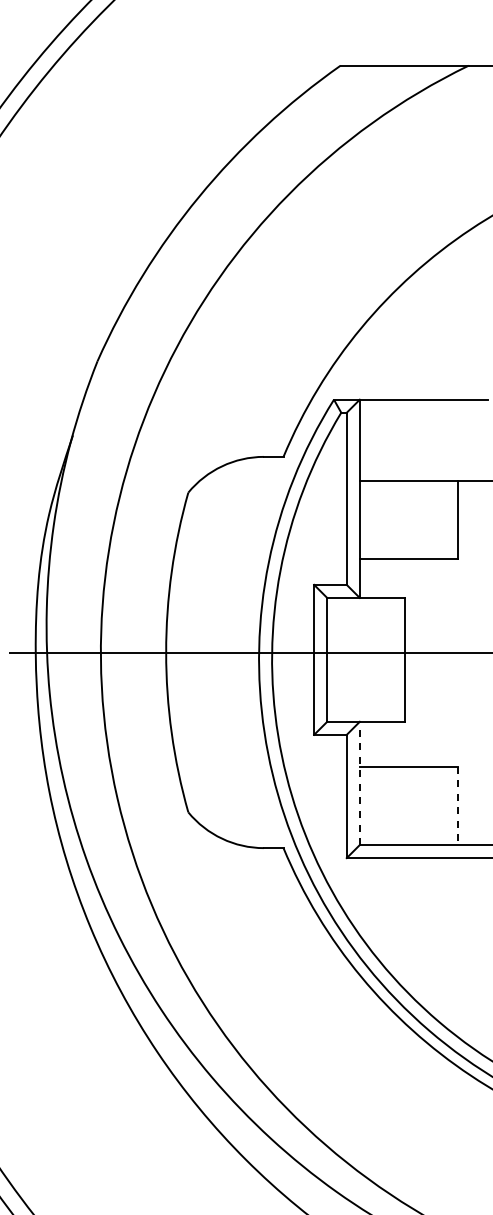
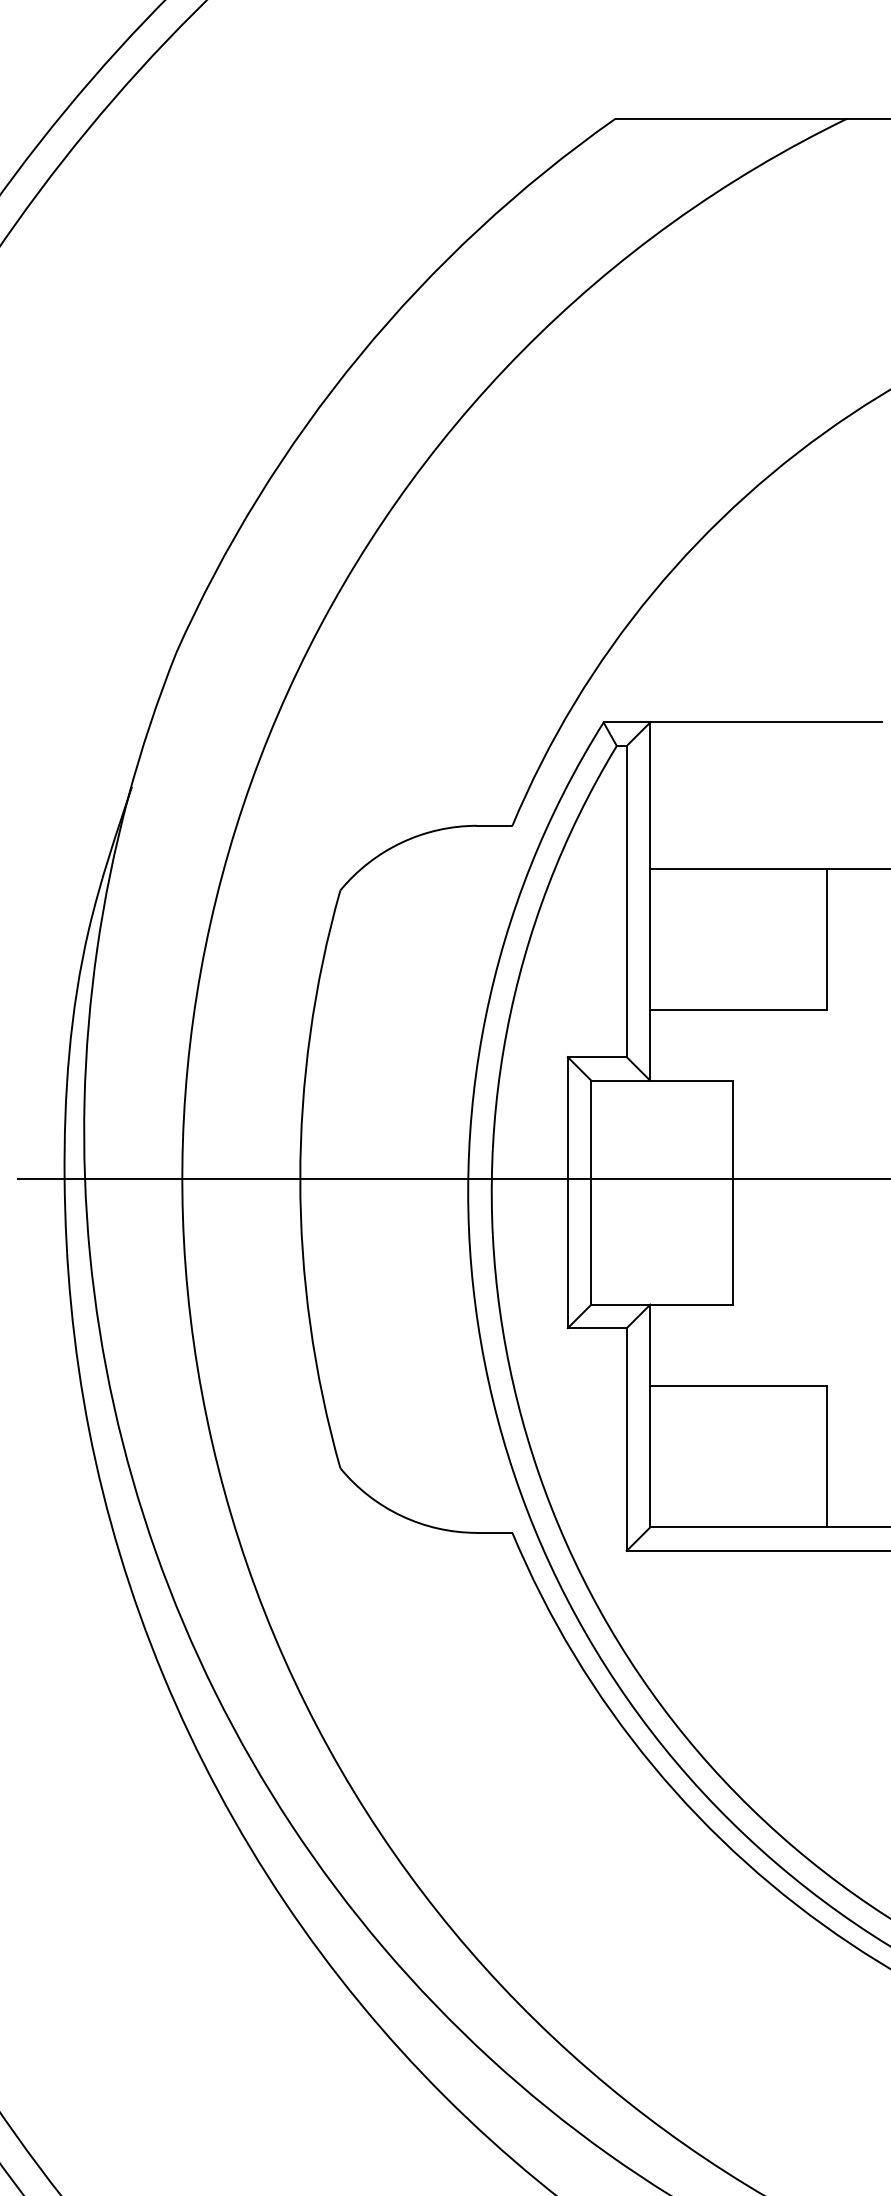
line: (359, 783) -> (649, 1416), dashed -> solid
line: (457, 806) -> (826, 1457), dashed -> solid

